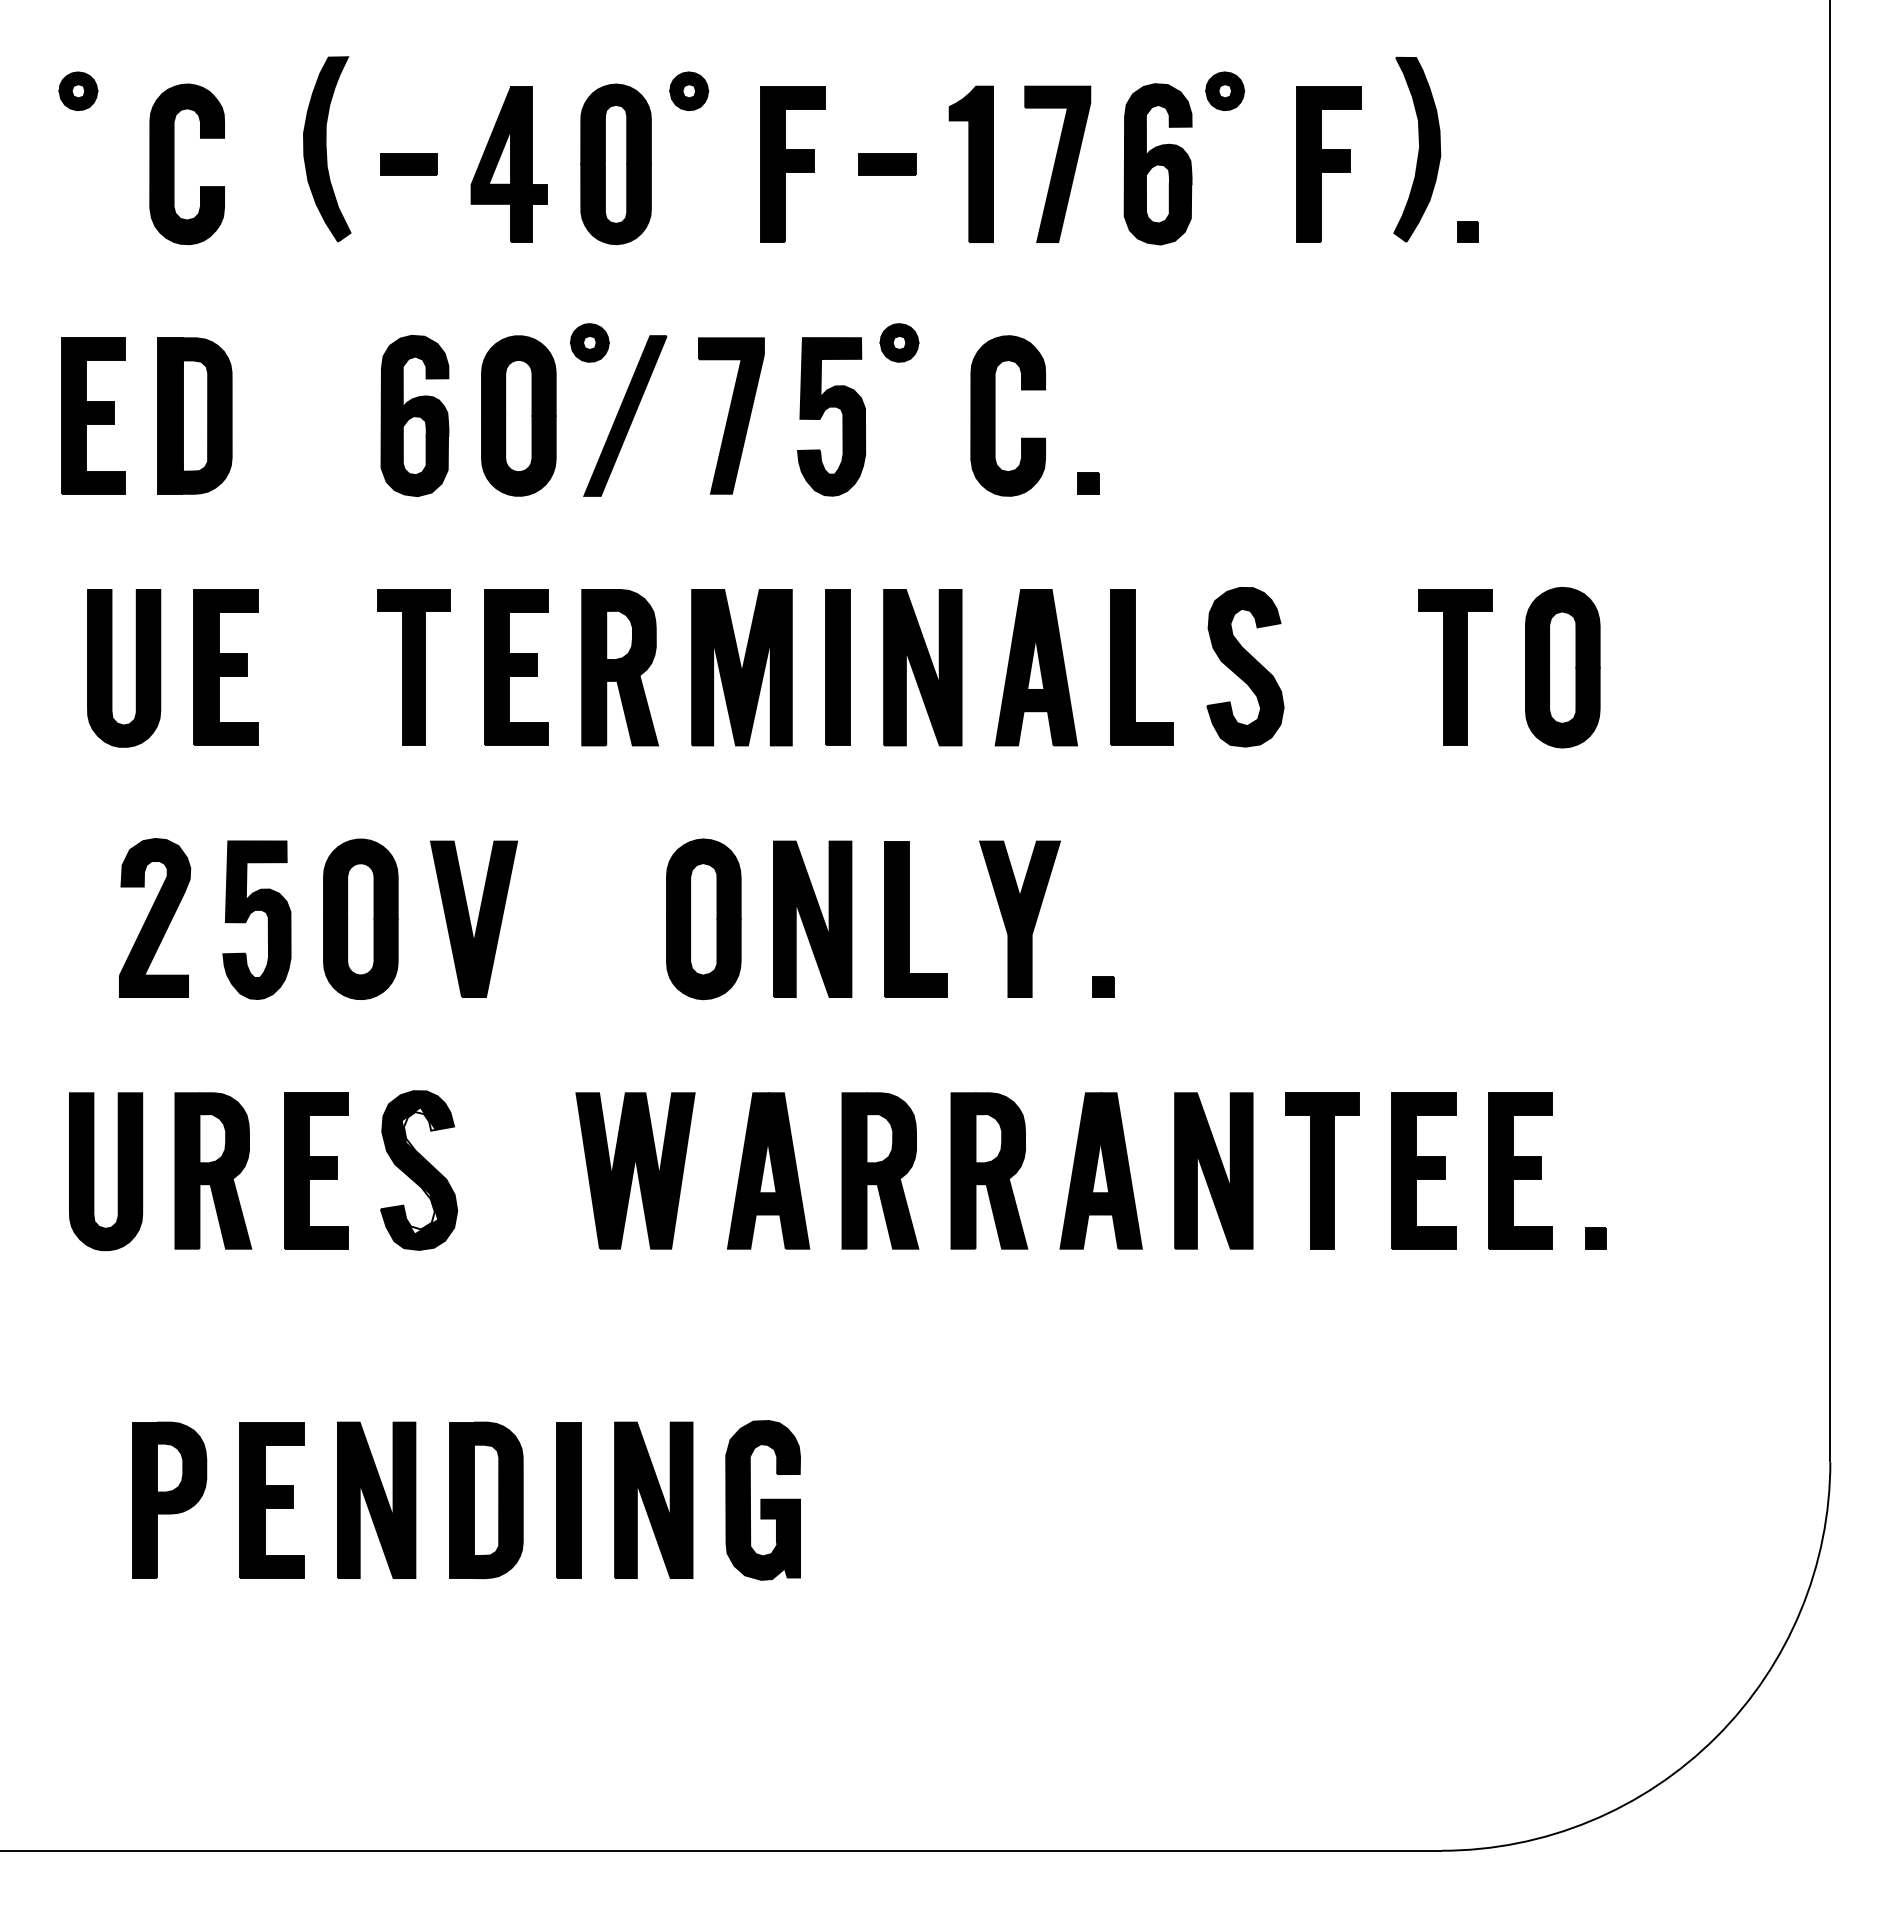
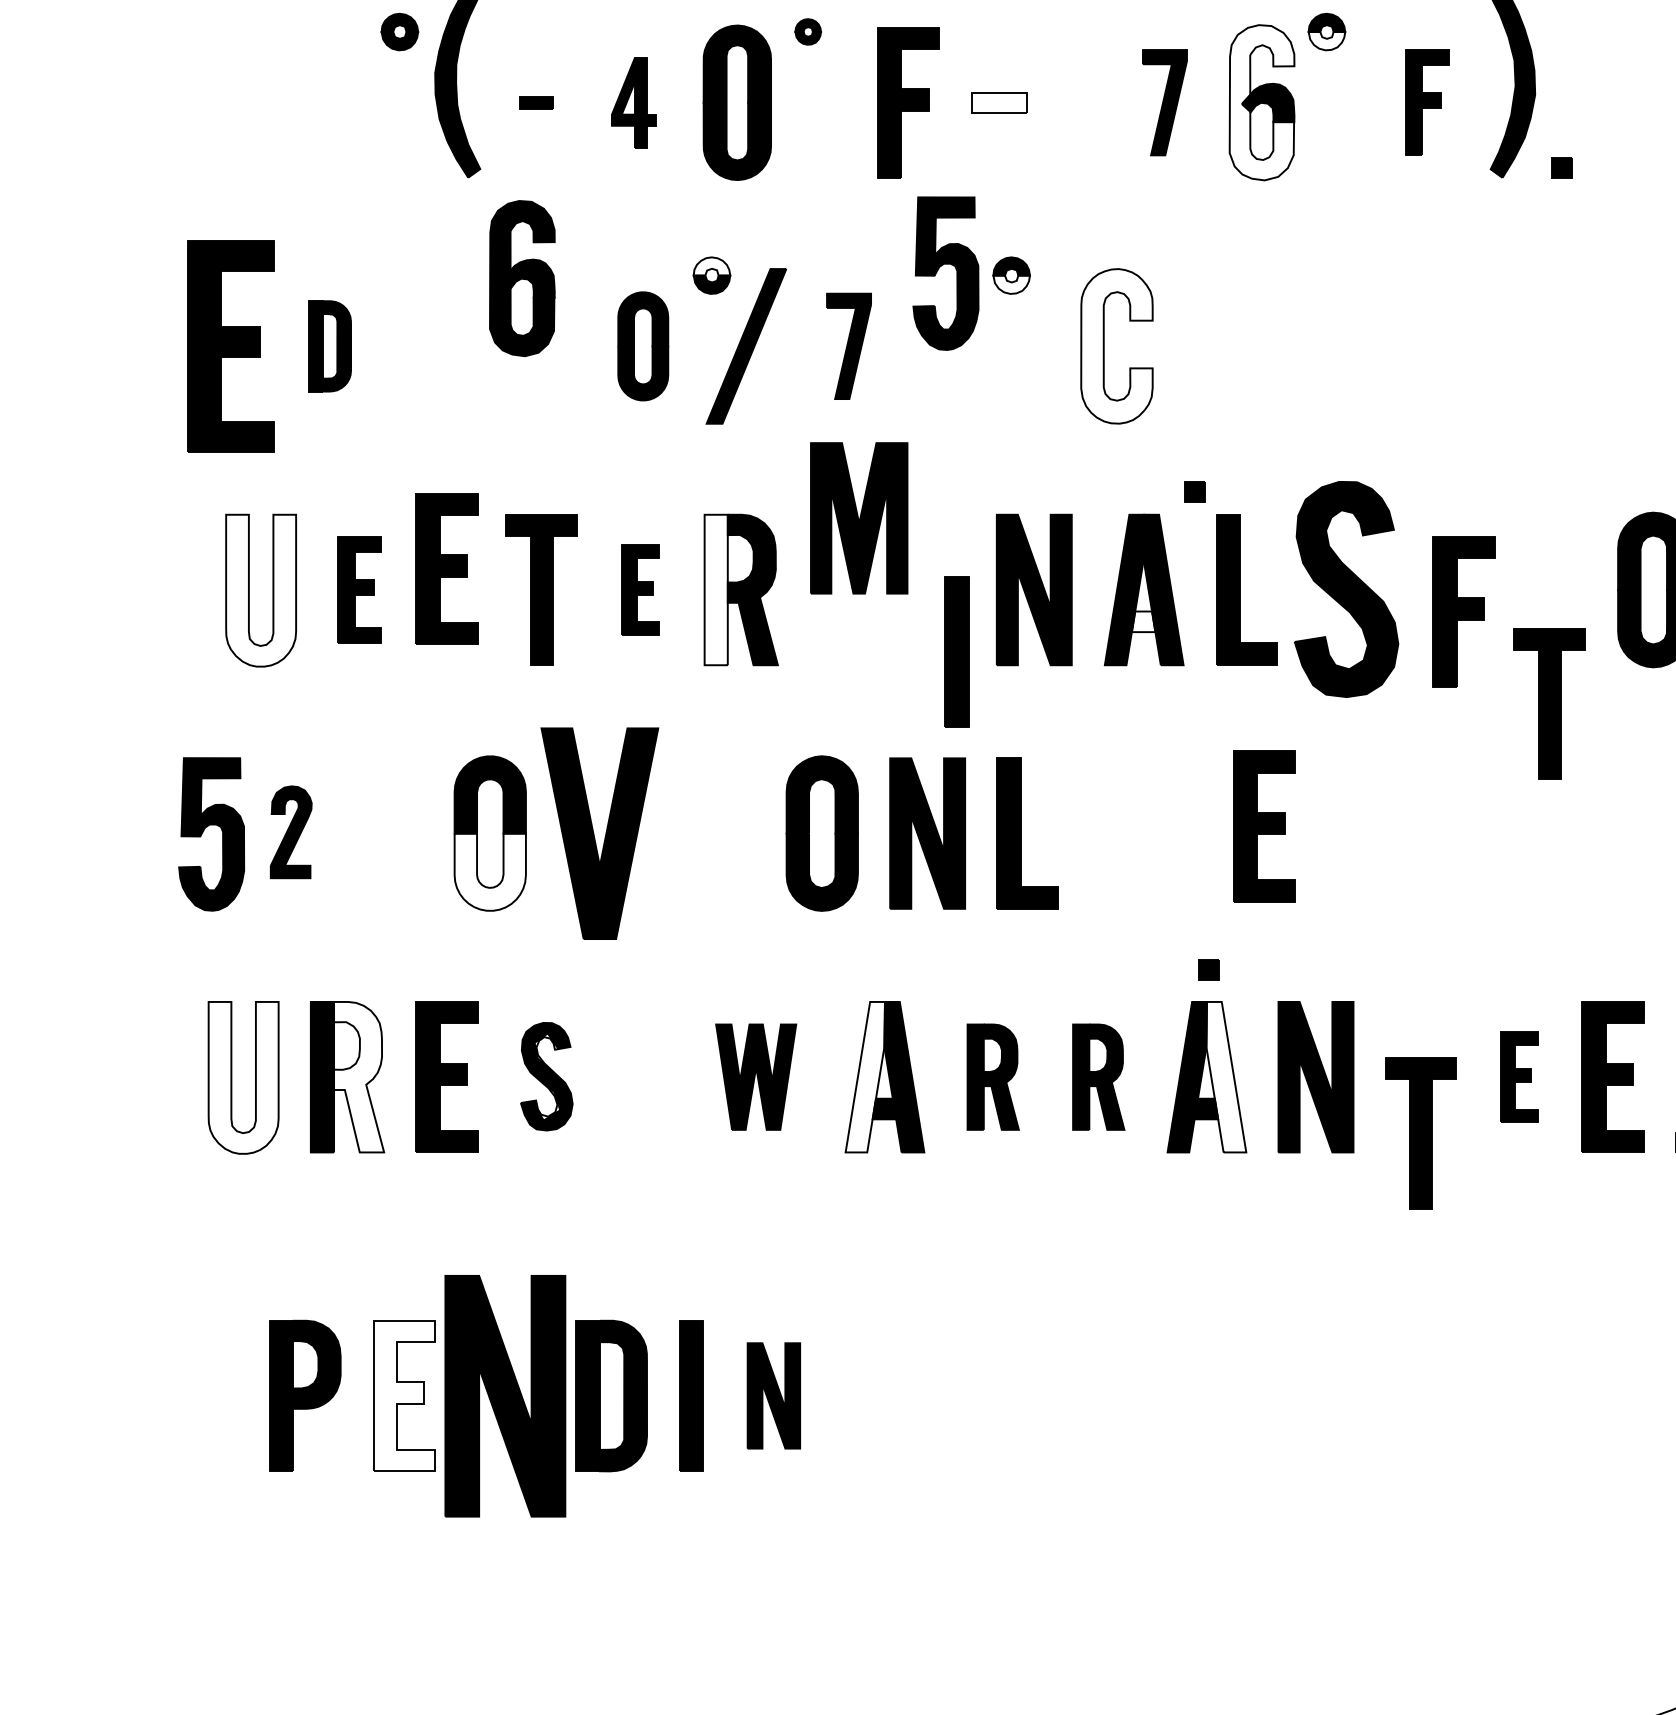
part: (689, 90) -> (808, 31), size x0.7
part: (78, 91) -> (399, 32), moved
fill: (1225, 100) -> (1327, 40), removed
part: (970, 163) -> (1080, 101), removed
part: (1057, 163) -> (1164, 101), size x0.7
part: (174, 164) -> (309, 102), removed
part: (408, 164) -> (536, 102), size x0.6
part: (508, 164) -> (633, 102), size x0.6
fill: (886, 164) -> (999, 102), removed
fill: (1157, 164) -> (1261, 102), removed
part: (1328, 164) -> (1426, 102), size x0.7
fill: (589, 333) -> (711, 266), removed
fill: (899, 351) -> (1011, 283), removed
part: (827, 409) -> (942, 266), moved
part: (93, 415) -> (231, 345), size x1.4
part: (194, 415) -> (329, 345), size x0.6
part: (518, 415) -> (642, 345), size x0.7
part: (731, 415) -> (849, 345), size x0.7
fill: (1008, 415) -> (1117, 345), removed
part: (414, 416) -> (521, 279), moved
part: (1088, 483) -> (1194, 492), moved
part: (316, 645) -> (447, 568), added
fill: (123, 667) -> (260, 589), removed
part: (225, 667) -> (359, 589), size x0.7
part: (516, 667) -> (640, 589), size x0.6
fill: (594, 667) -> (716, 589), removed
part: (741, 667) -> (858, 518), moved
part: (837, 667) -> (956, 651), moved
part: (1245, 667) -> (1346, 589), size x1.4
part: (1455, 667) -> (1549, 704), moved
part: (1366, 690) -> (1463, 612), added
fill: (1035, 700) -> (1143, 621), removed
part: (1160, 911) -> (1264, 826), added
part: (253, 912) -> (208, 826), moved
part: (155, 917) -> (291, 831), size x0.6
part: (473, 918) -> (599, 832), size x1.4
part: (1019, 918) -> (1127, 832), removed
fill: (360, 959) -> (489, 872), removed
part: (1103, 986) -> (1209, 969), moved
fill: (225, 1170) -> (359, 1076), removed
part: (419, 1170) -> (547, 1076), size x0.7
part: (635, 1170) -> (756, 1076), size x0.7
fill: (747, 1170) -> (864, 1076), removed
part: (880, 1170) -> (993, 1076), size x0.7
part: (989, 1170) -> (1098, 1076), size x0.7
fill: (1120, 1170) -> (1225, 1076), removed
part: (1322, 1170) -> (1421, 1132), moved
part: (1423, 1170) -> (1518, 1076), size x0.6
fill: (105, 1171) -> (243, 1077), removed
part: (376, 1499) -> (505, 1395), size x1.6
part: (653, 1499) -> (773, 1395), size x0.7
fill: (271, 1500) -> (403, 1396), removed
part: (762, 1500) -> (879, 1396), removed

